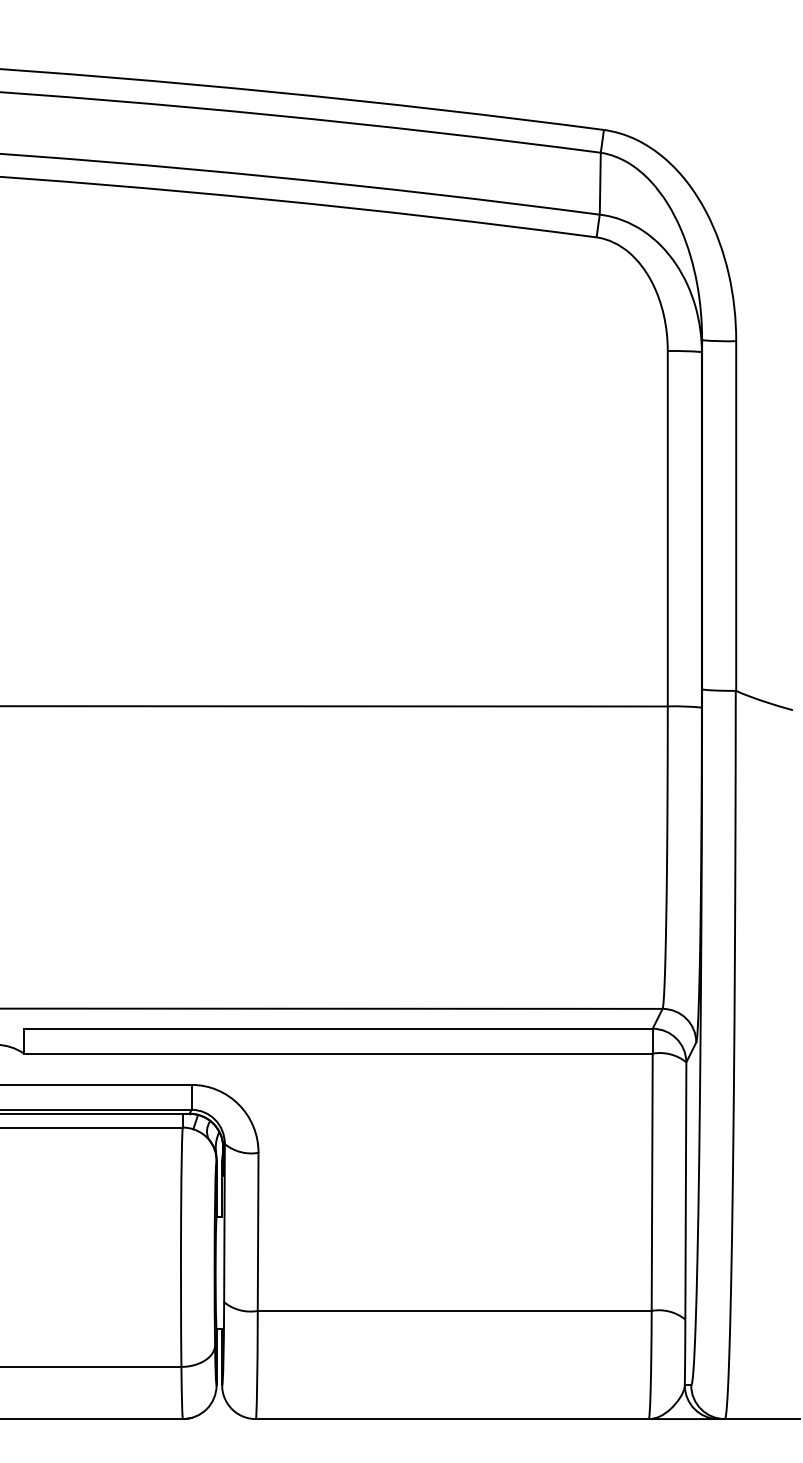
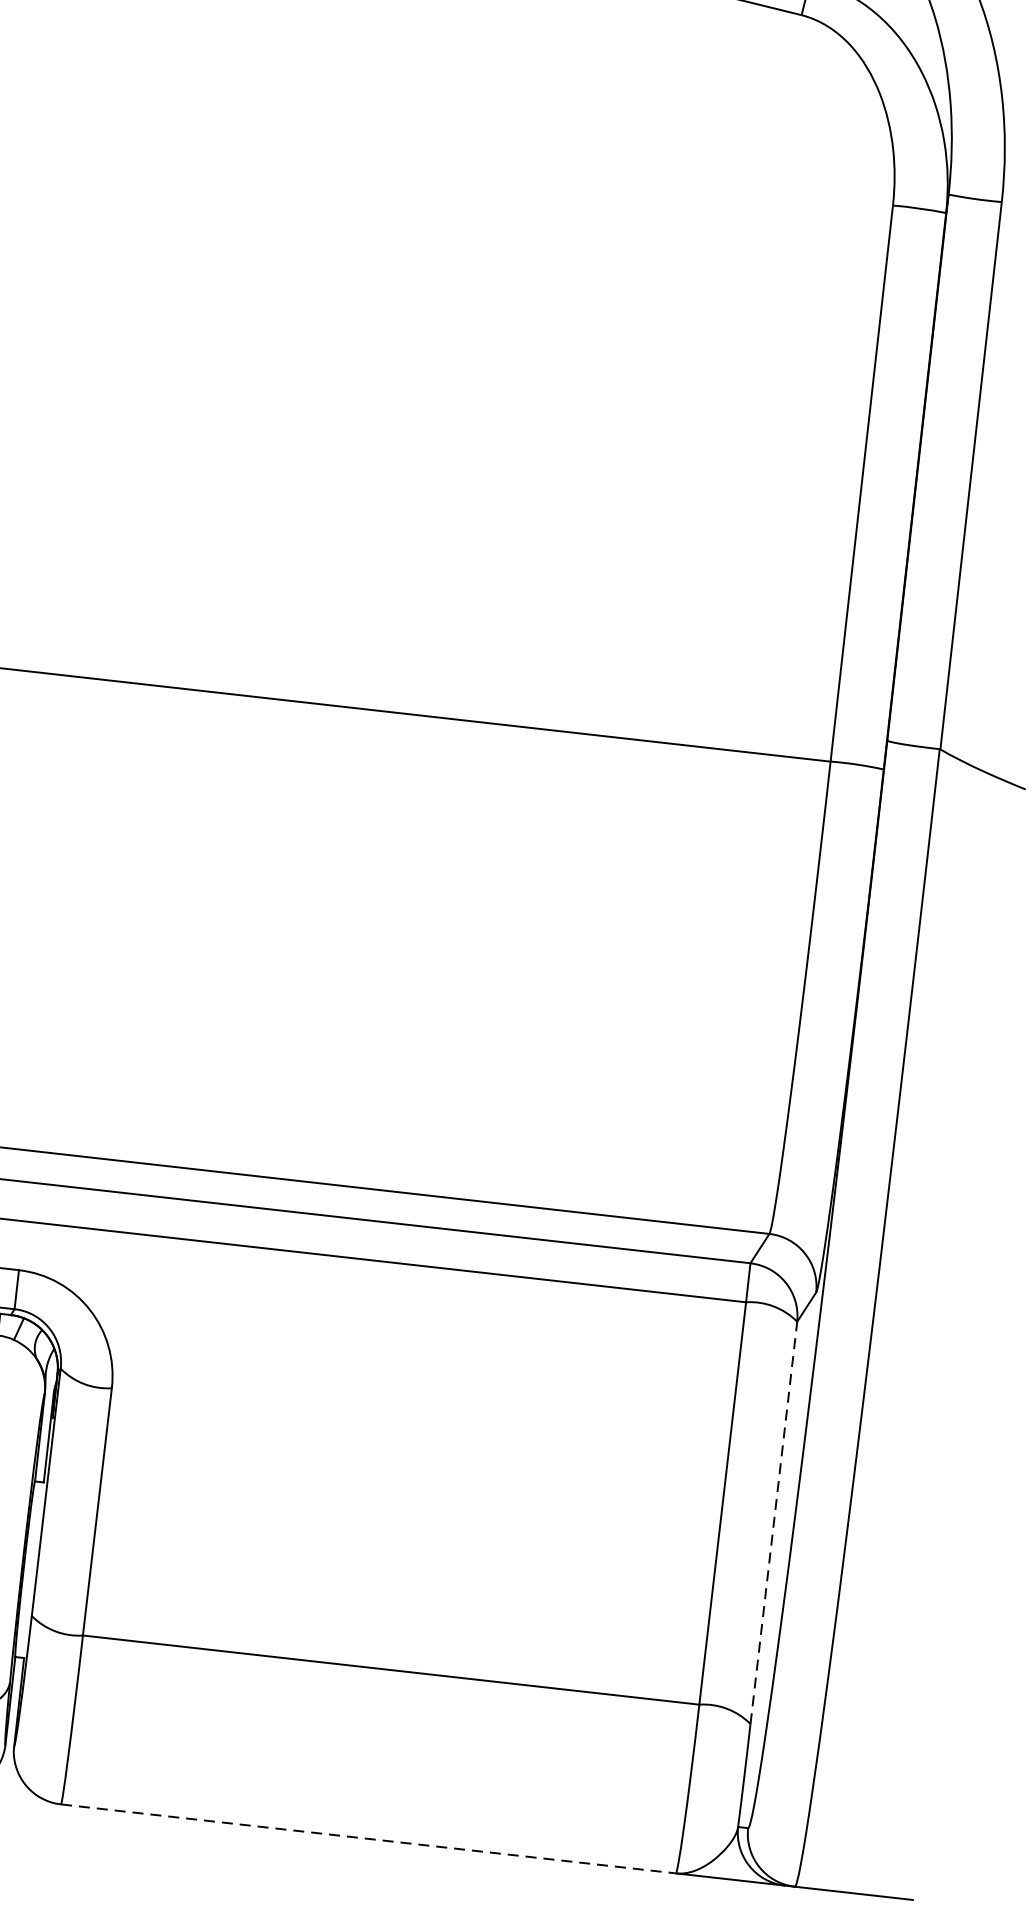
line: (685, 1191) -> (773, 1523), solid -> dashed
line: (452, 1419) -> (368, 1839), solid -> dashed

